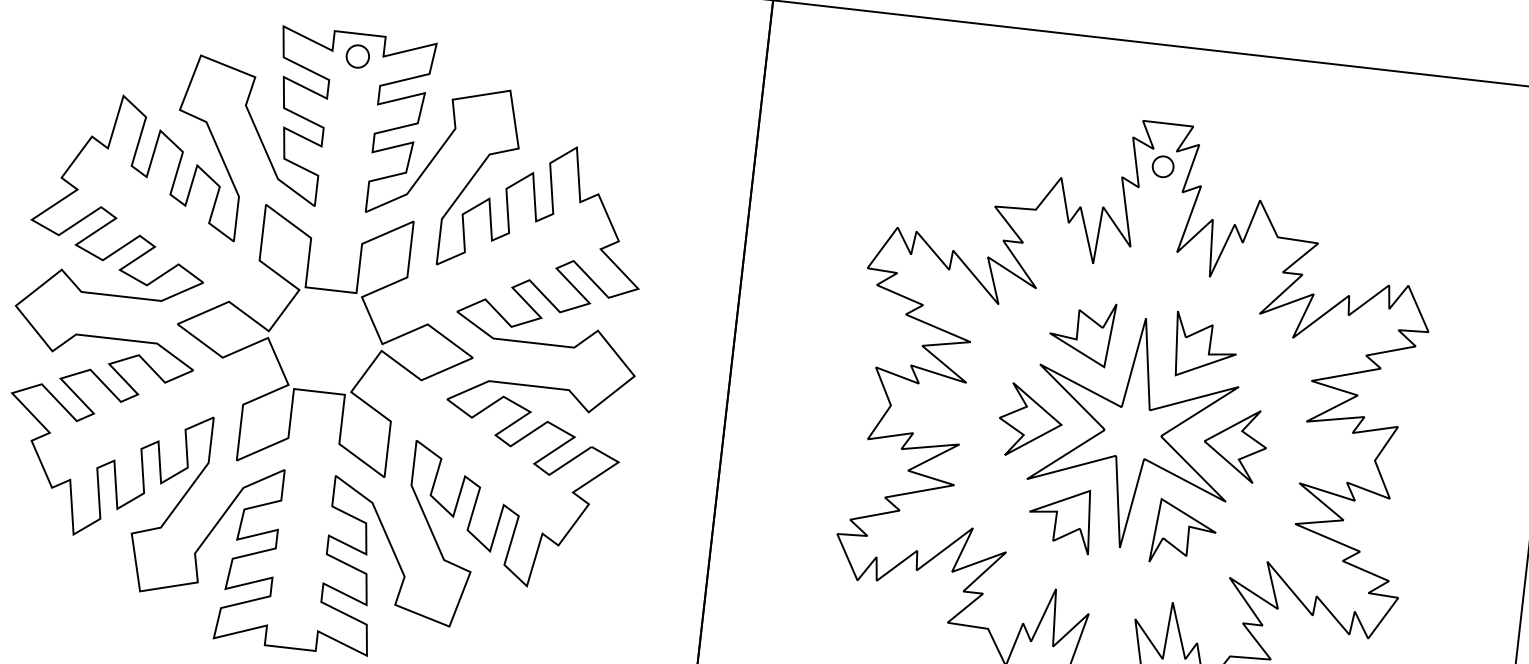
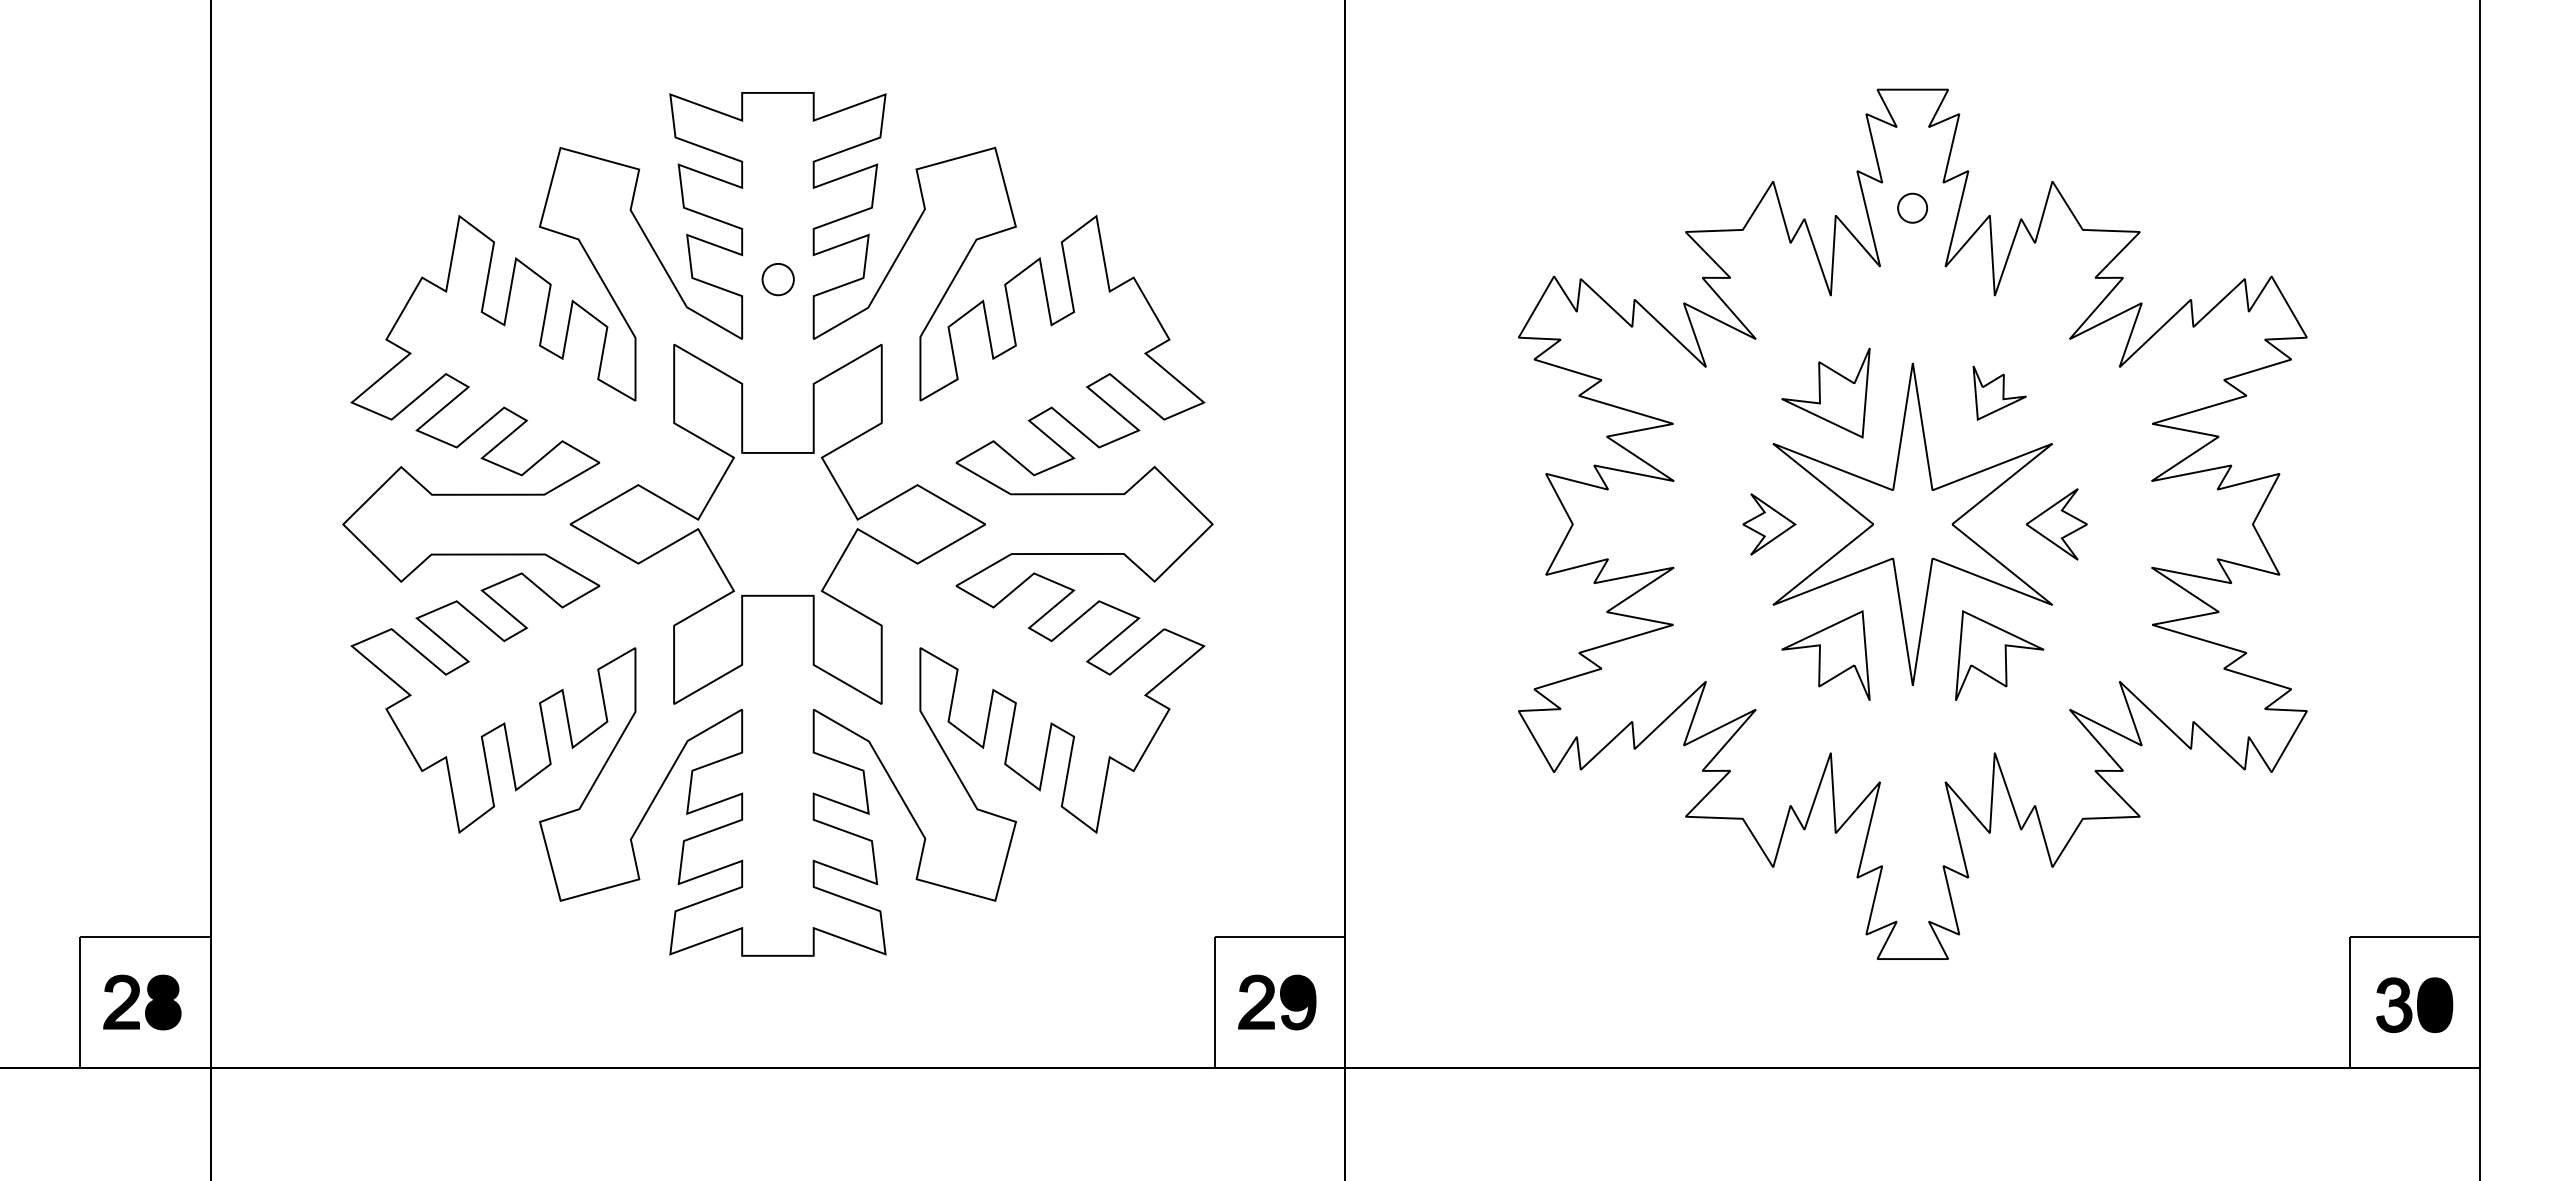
part: (357, 56) -> (777, 279), moved
part: (1163, 166) -> (1912, 207), moved
part: (1205, 346) -> (1999, 392), size x0.6
part: (1030, 421) -> (1769, 524), size x0.6
part: (1235, 444) -> (2056, 524), size x0.7

